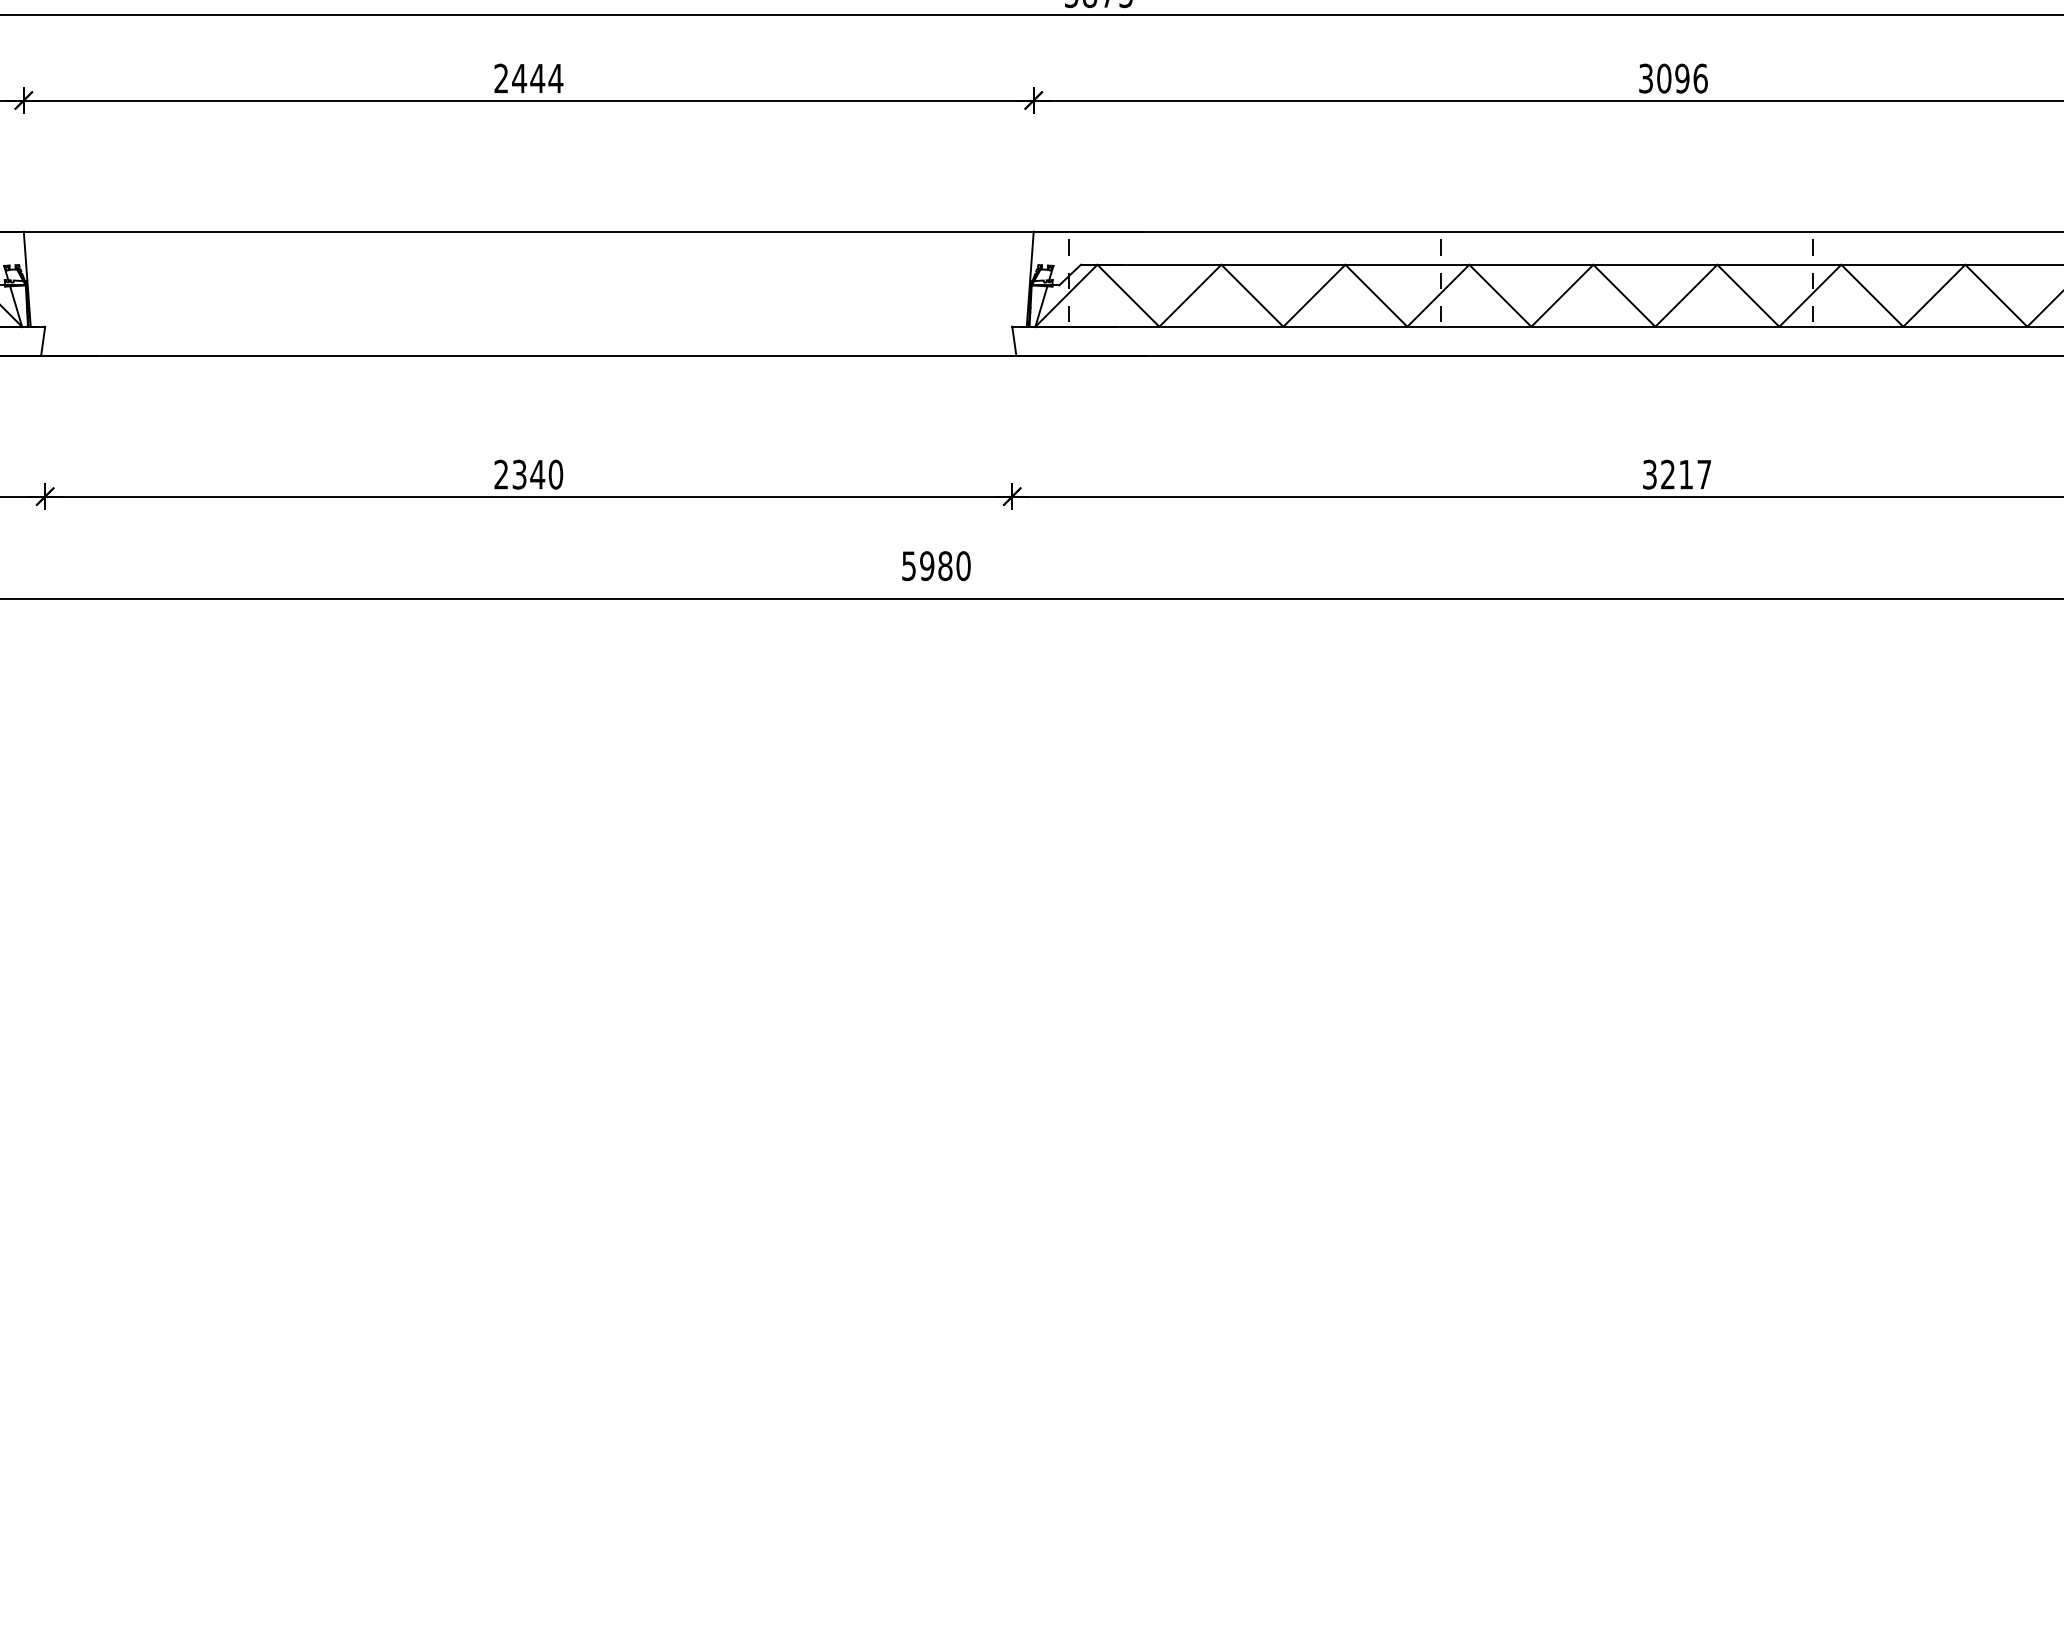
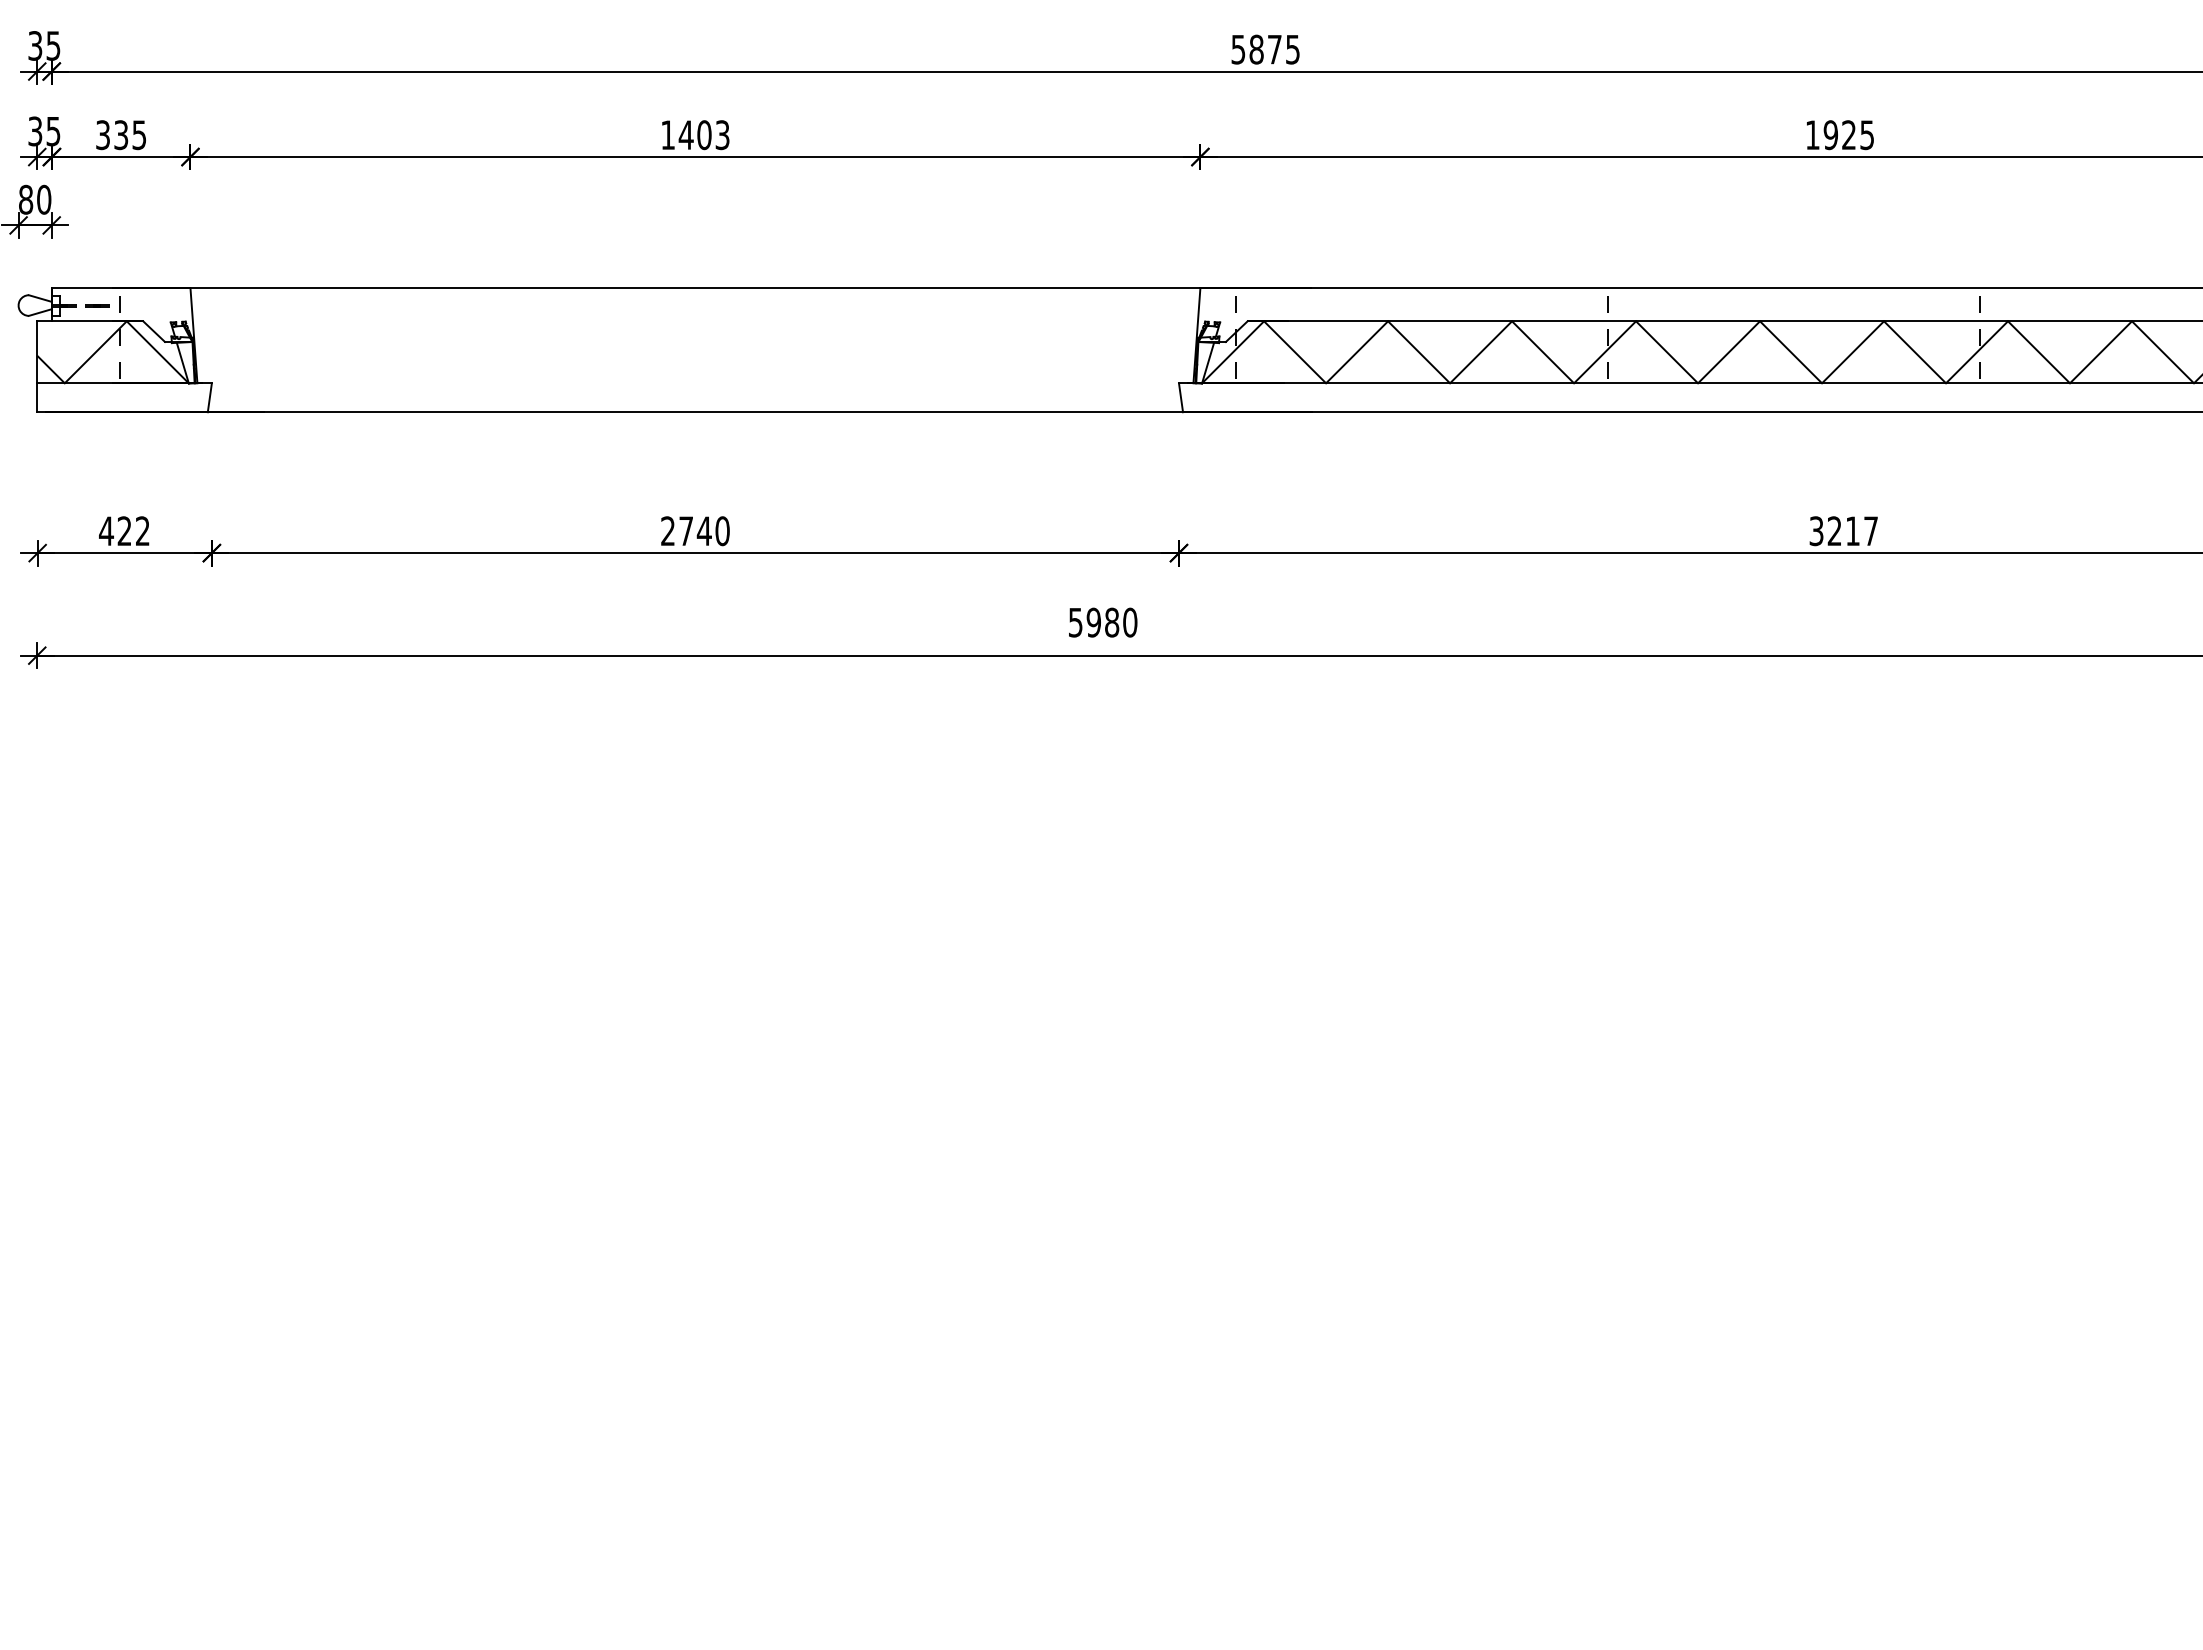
text: (528, 78) -> (695, 135), 2444 -> 1403
text: (1673, 78) -> (1840, 135), 3096 -> 1925
text: (519, 474) -> (686, 531), 2340 -> 2740

